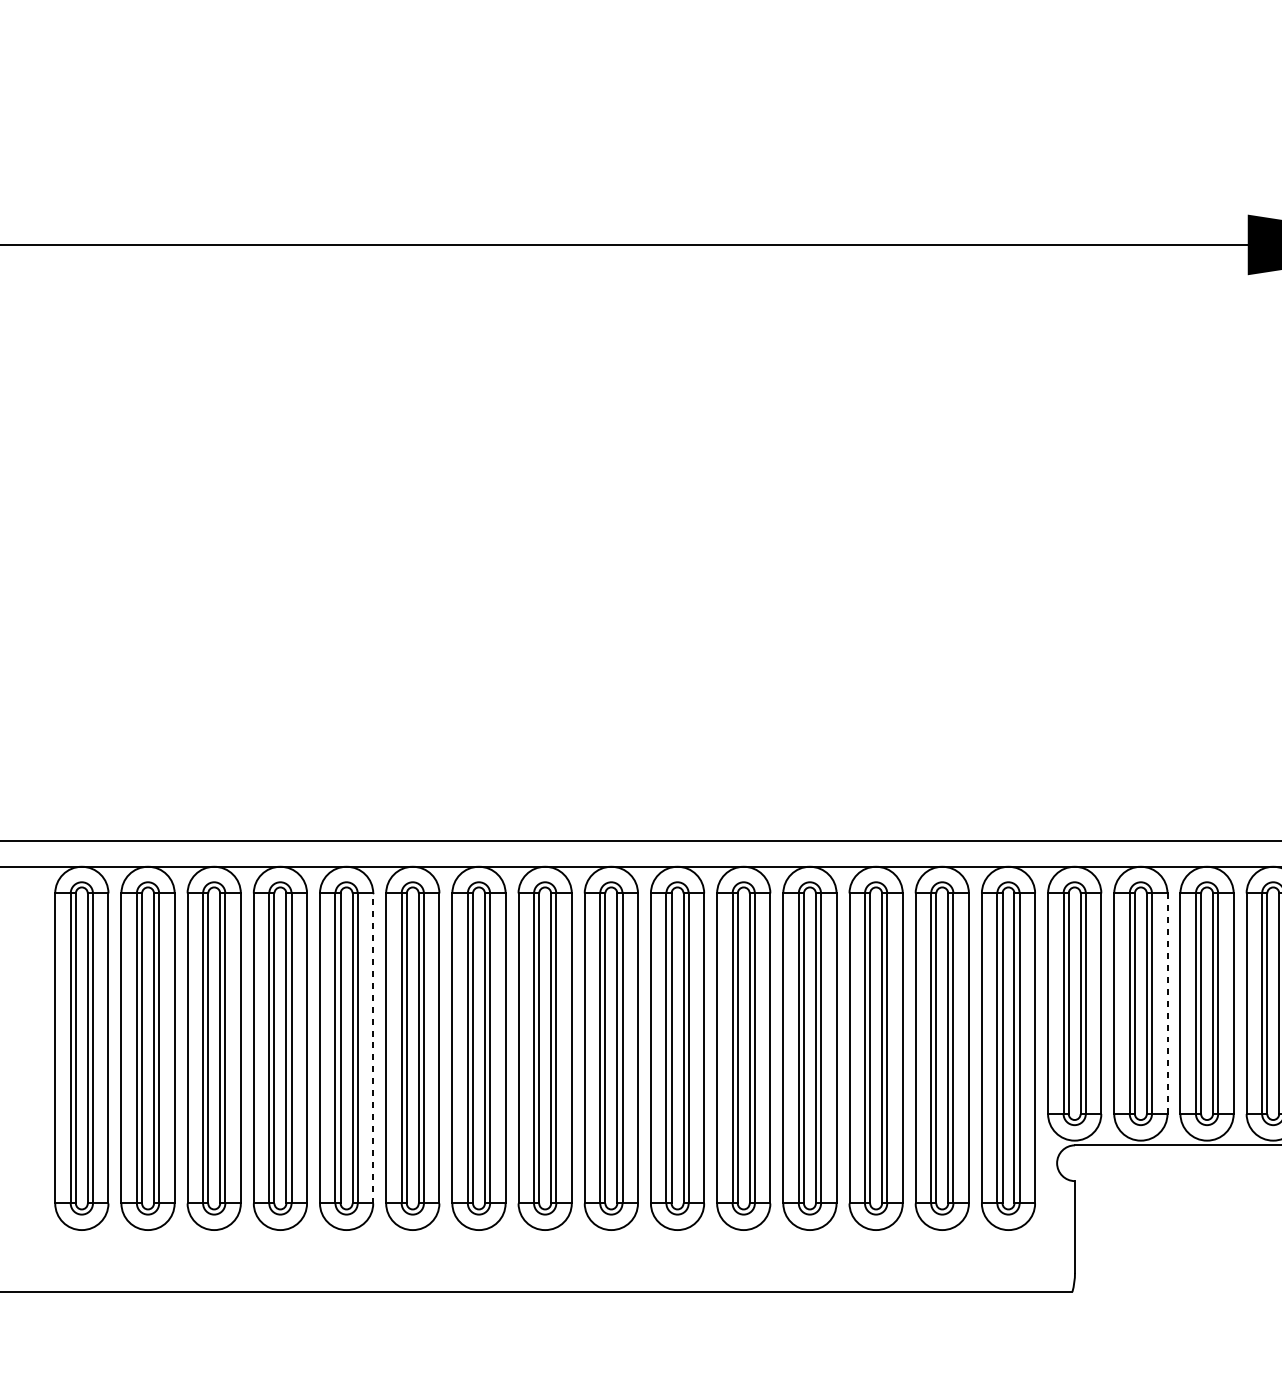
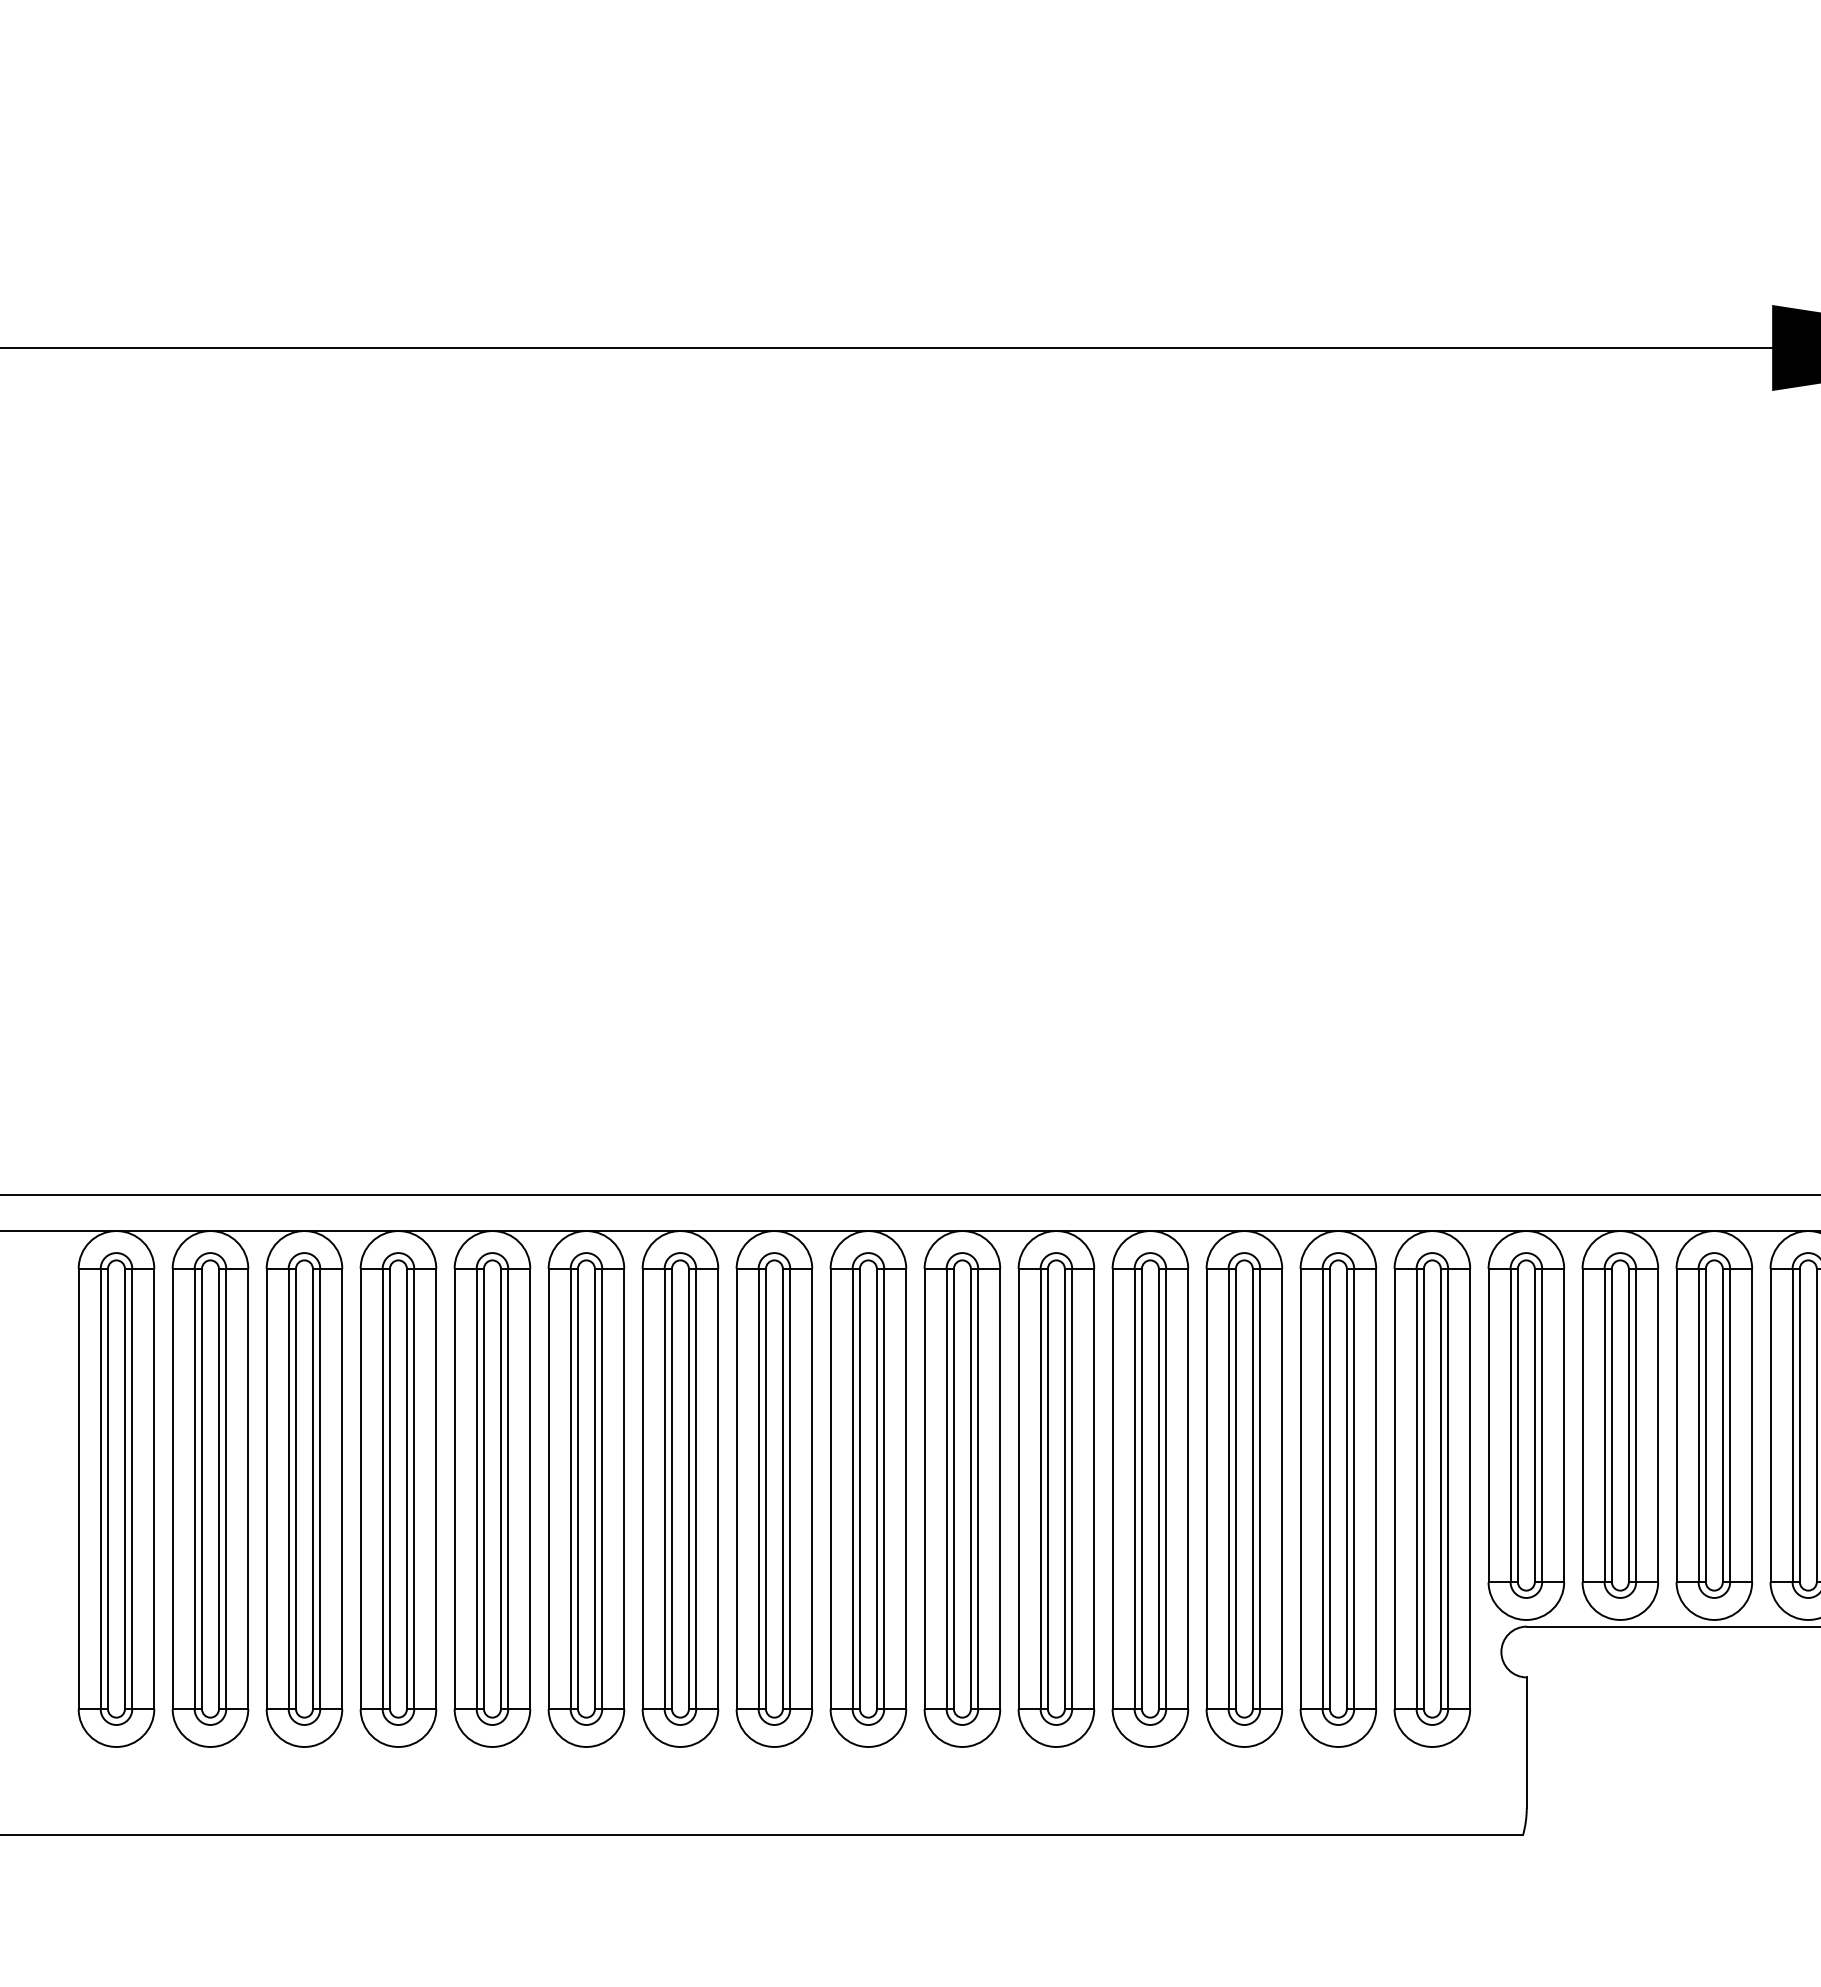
line: (1167, 1003) -> (1658, 1425), dashed -> solid
line: (373, 1048) -> (530, 1488), dashed -> solid

